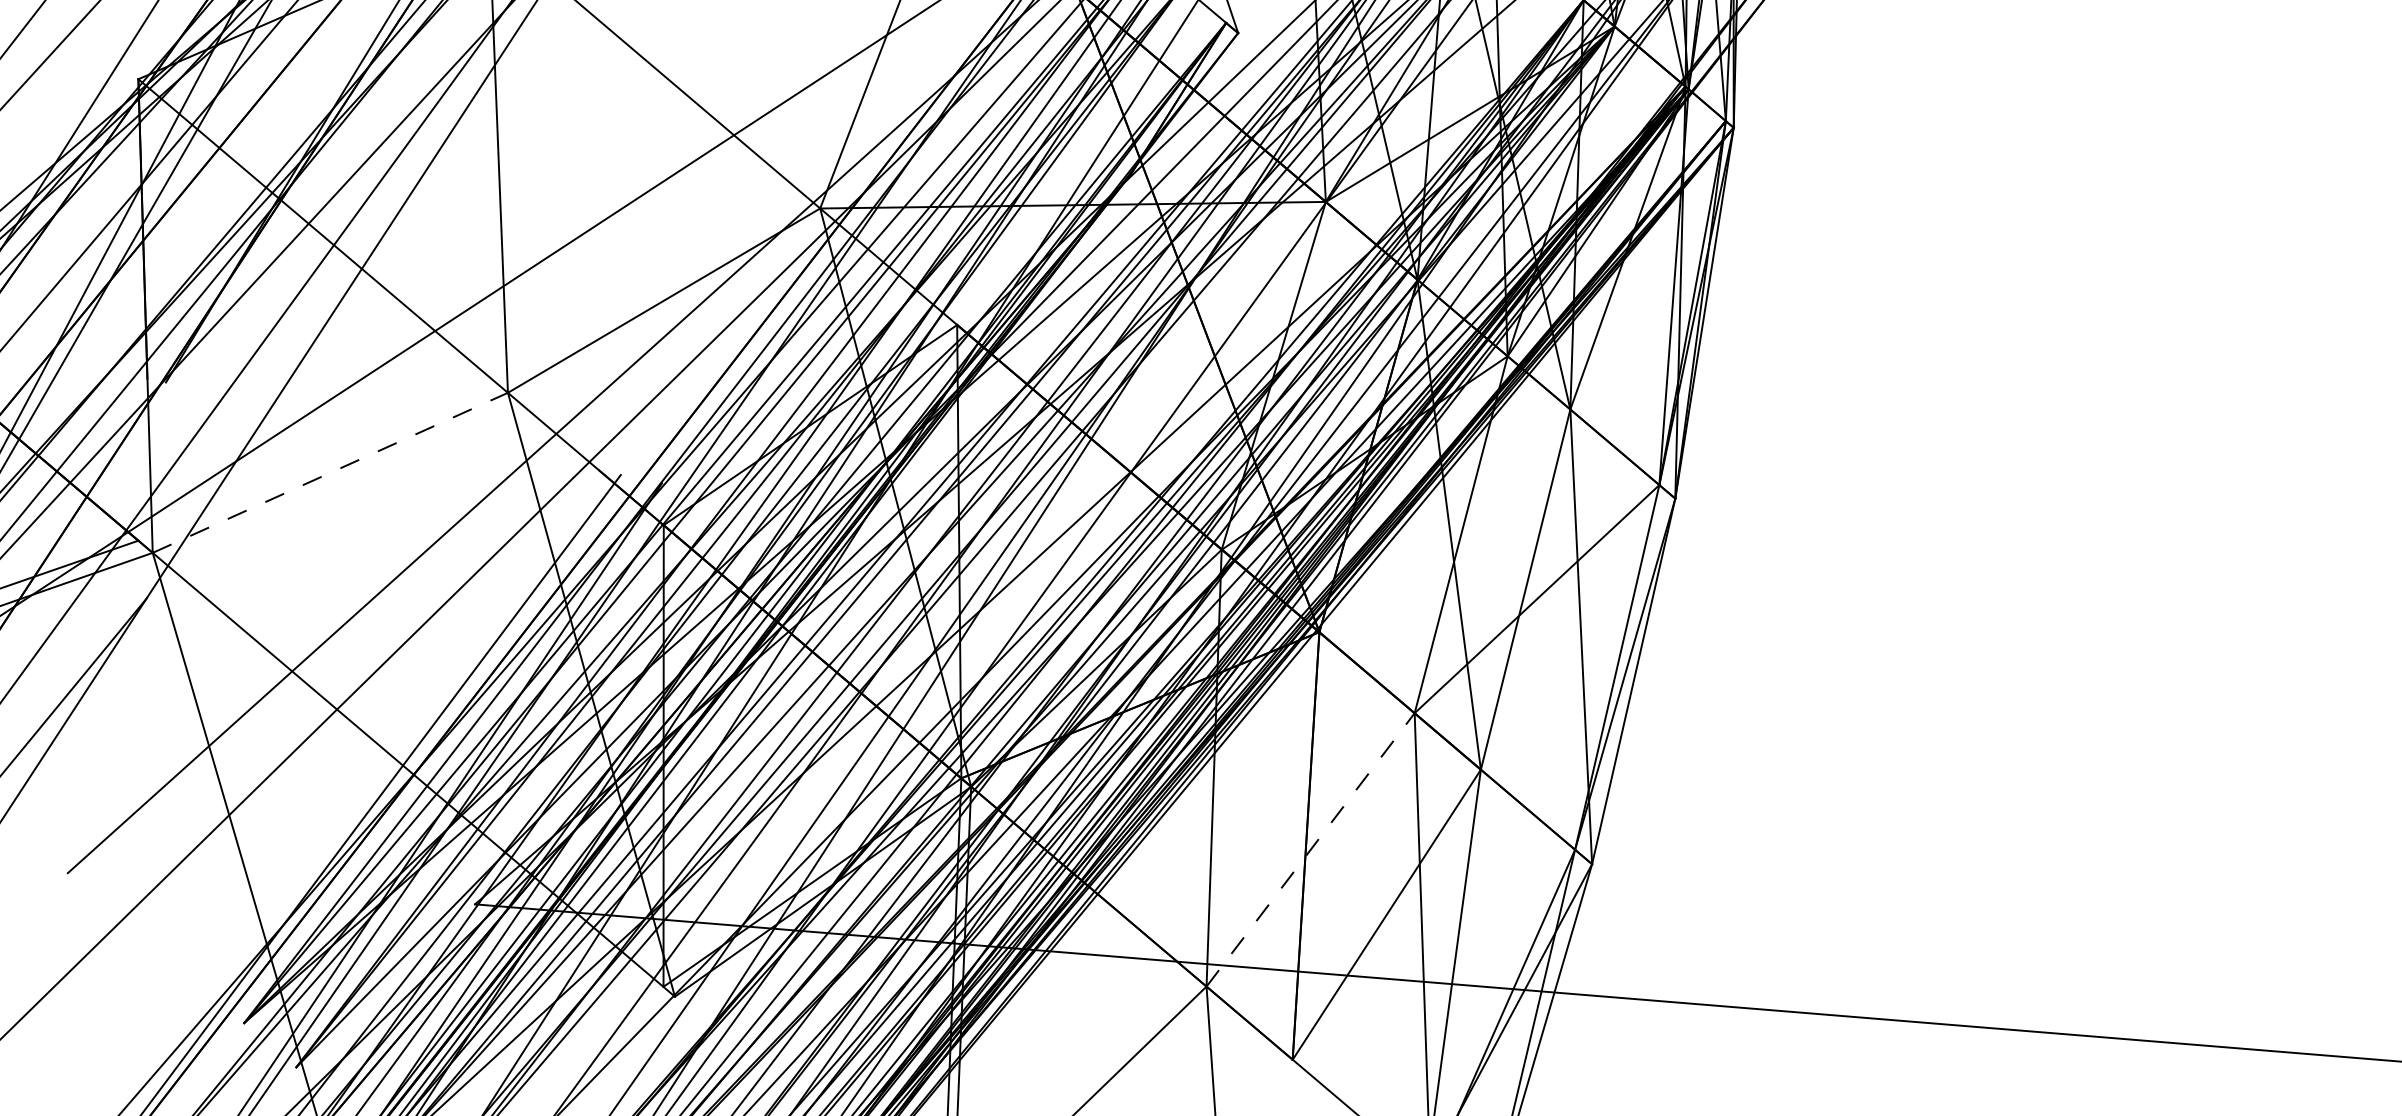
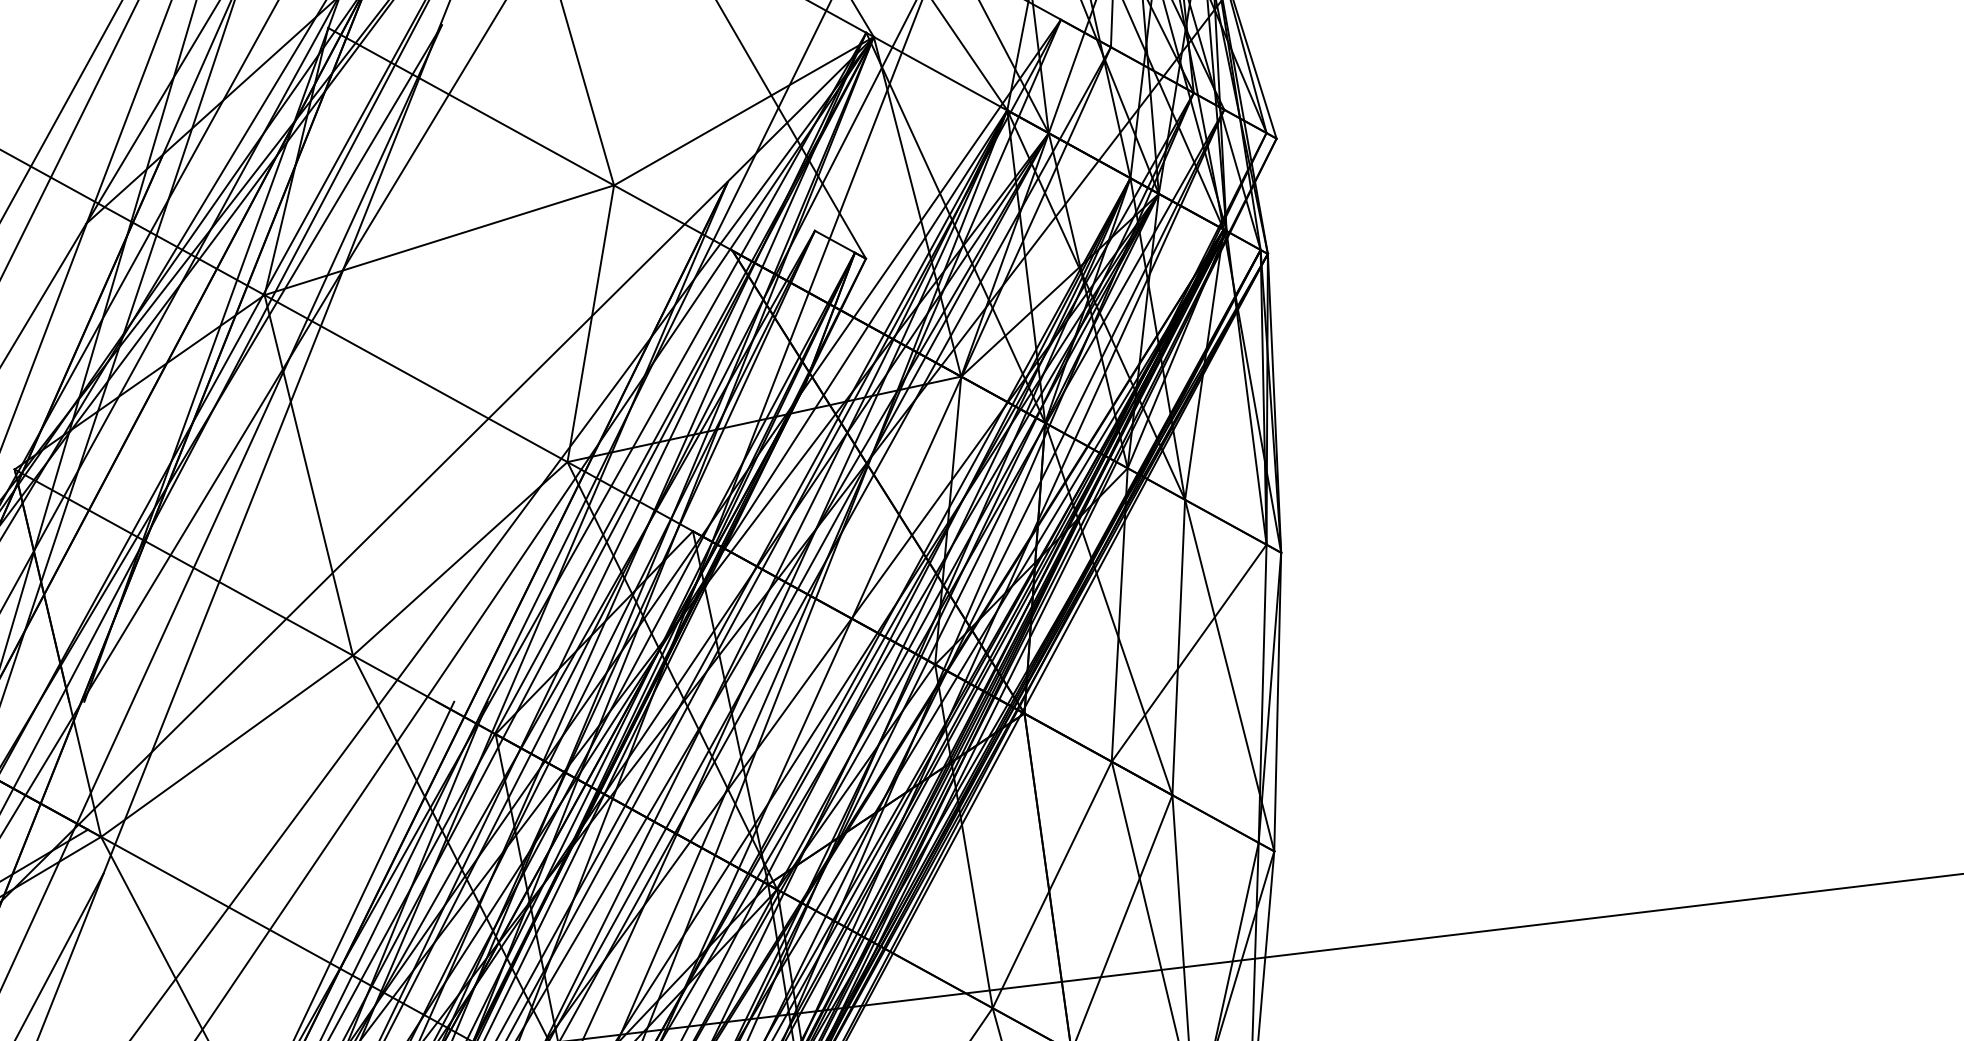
line: (331, 472) -> (227, 745), dashed -> solid
line: (1311, 849) -> (1052, 884), dashed -> solid

